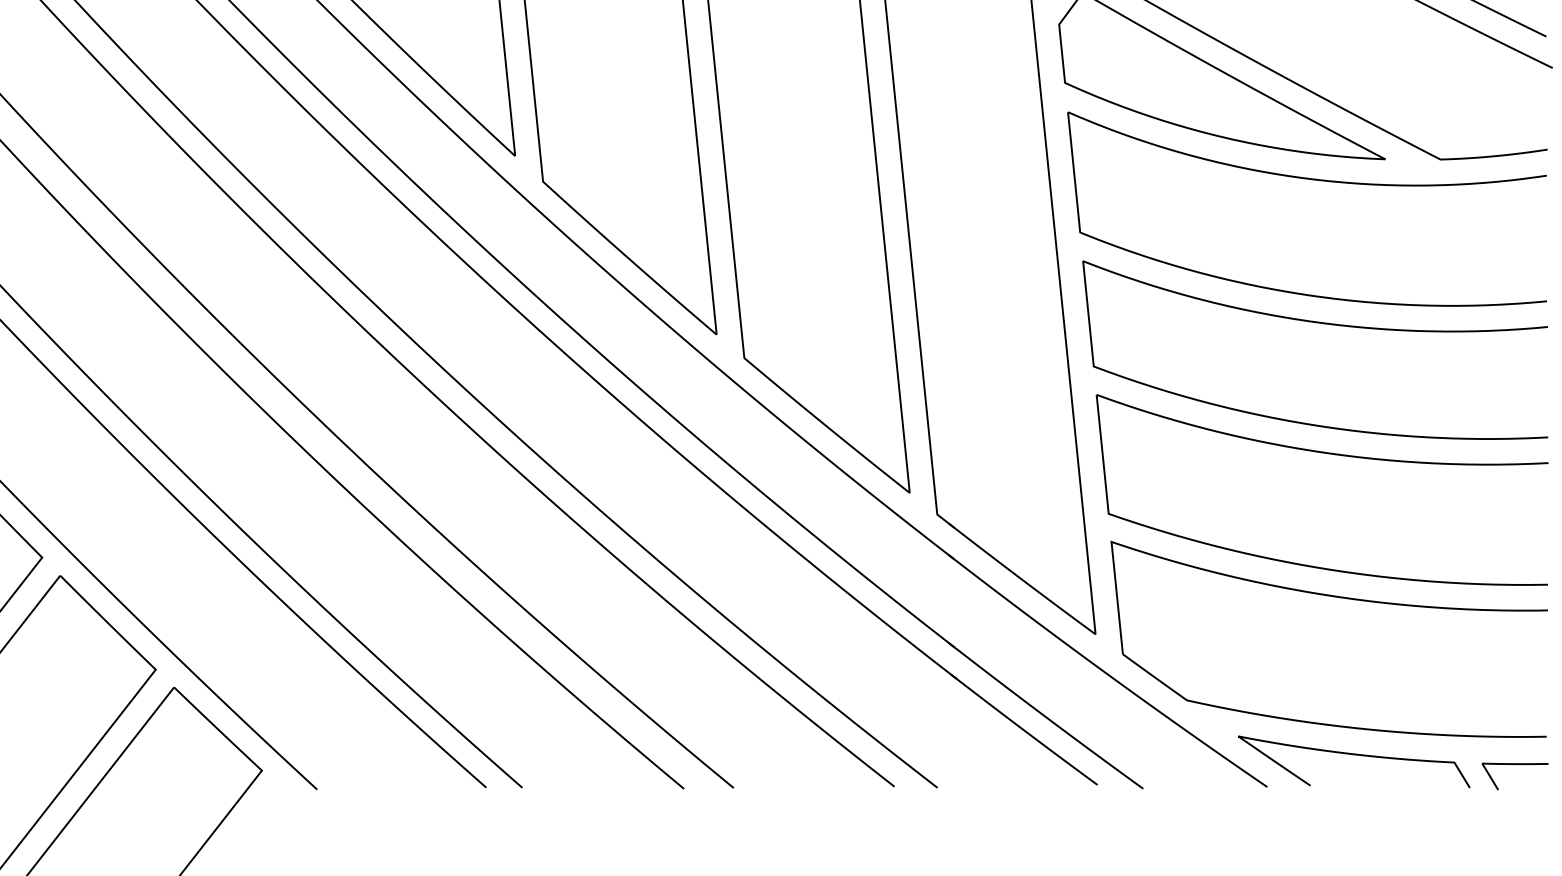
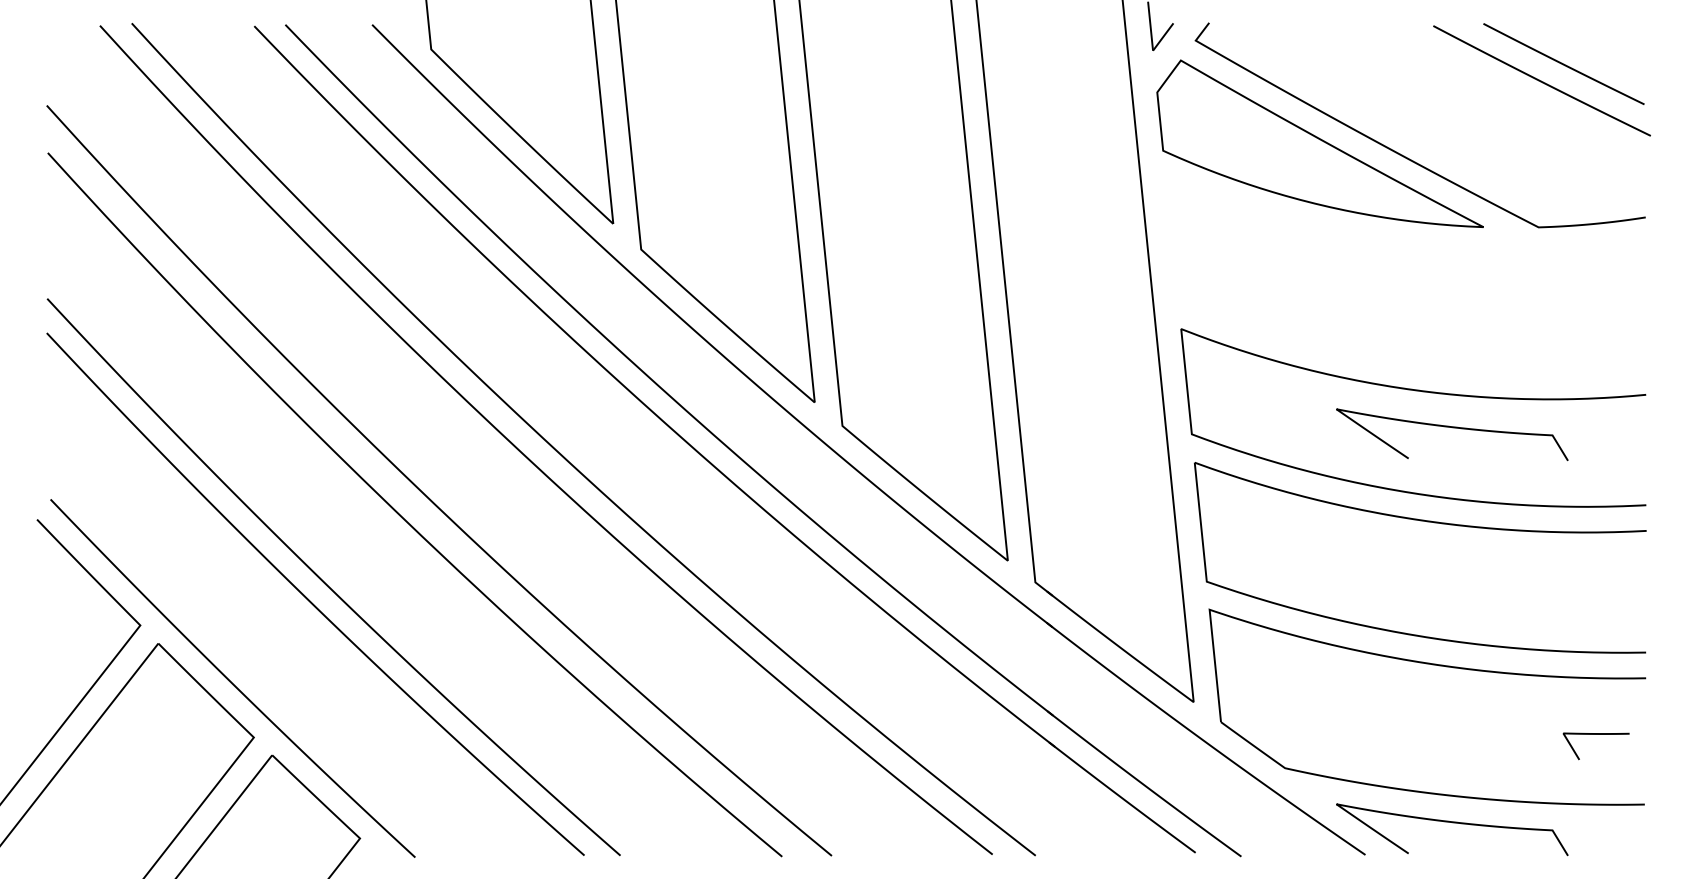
part: (1313, 180) -> (1411, 248), removed
curve: (1354, 360) -> (1452, 428), added
curve: (1514, 764) -> (1595, 734), moved

